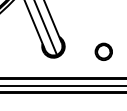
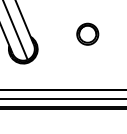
part: (103, 51) -> (87, 33), moved

